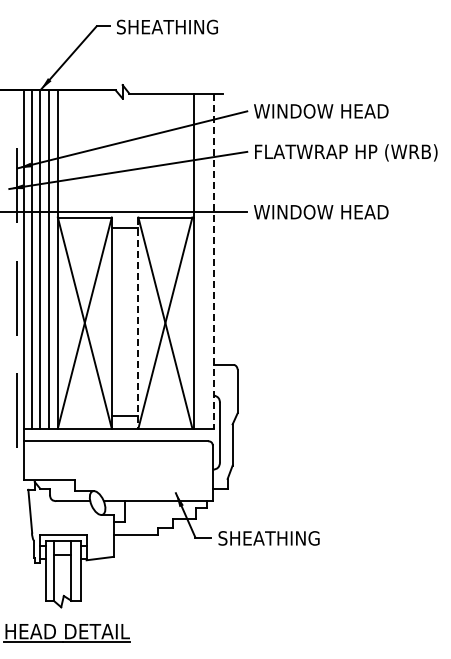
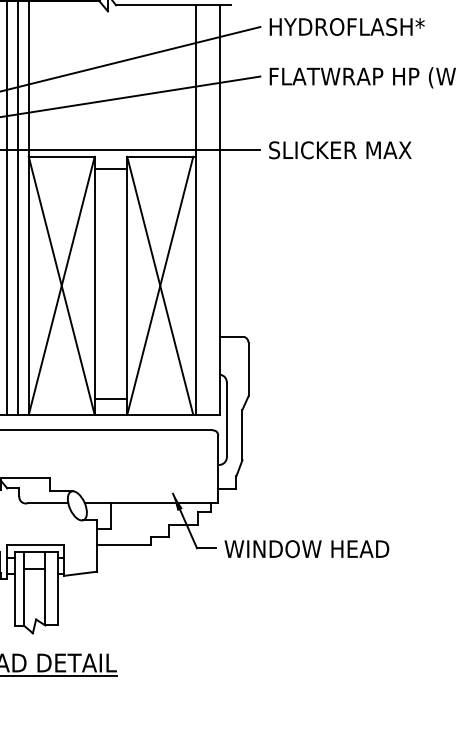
text: (321, 111) -> (351, 27), WINDOW HEAD -> HYDROFLASH*
text: (321, 211) -> (351, 149), WINDOW HEAD -> SLICKER MAX
line: (213, 261) -> (219, 210), dashed -> solid
line: (138, 323) -> (127, 286), dashed -> solid
text: (285, 538) -> (307, 549), SHEATHING -> WINDOW HEAD

